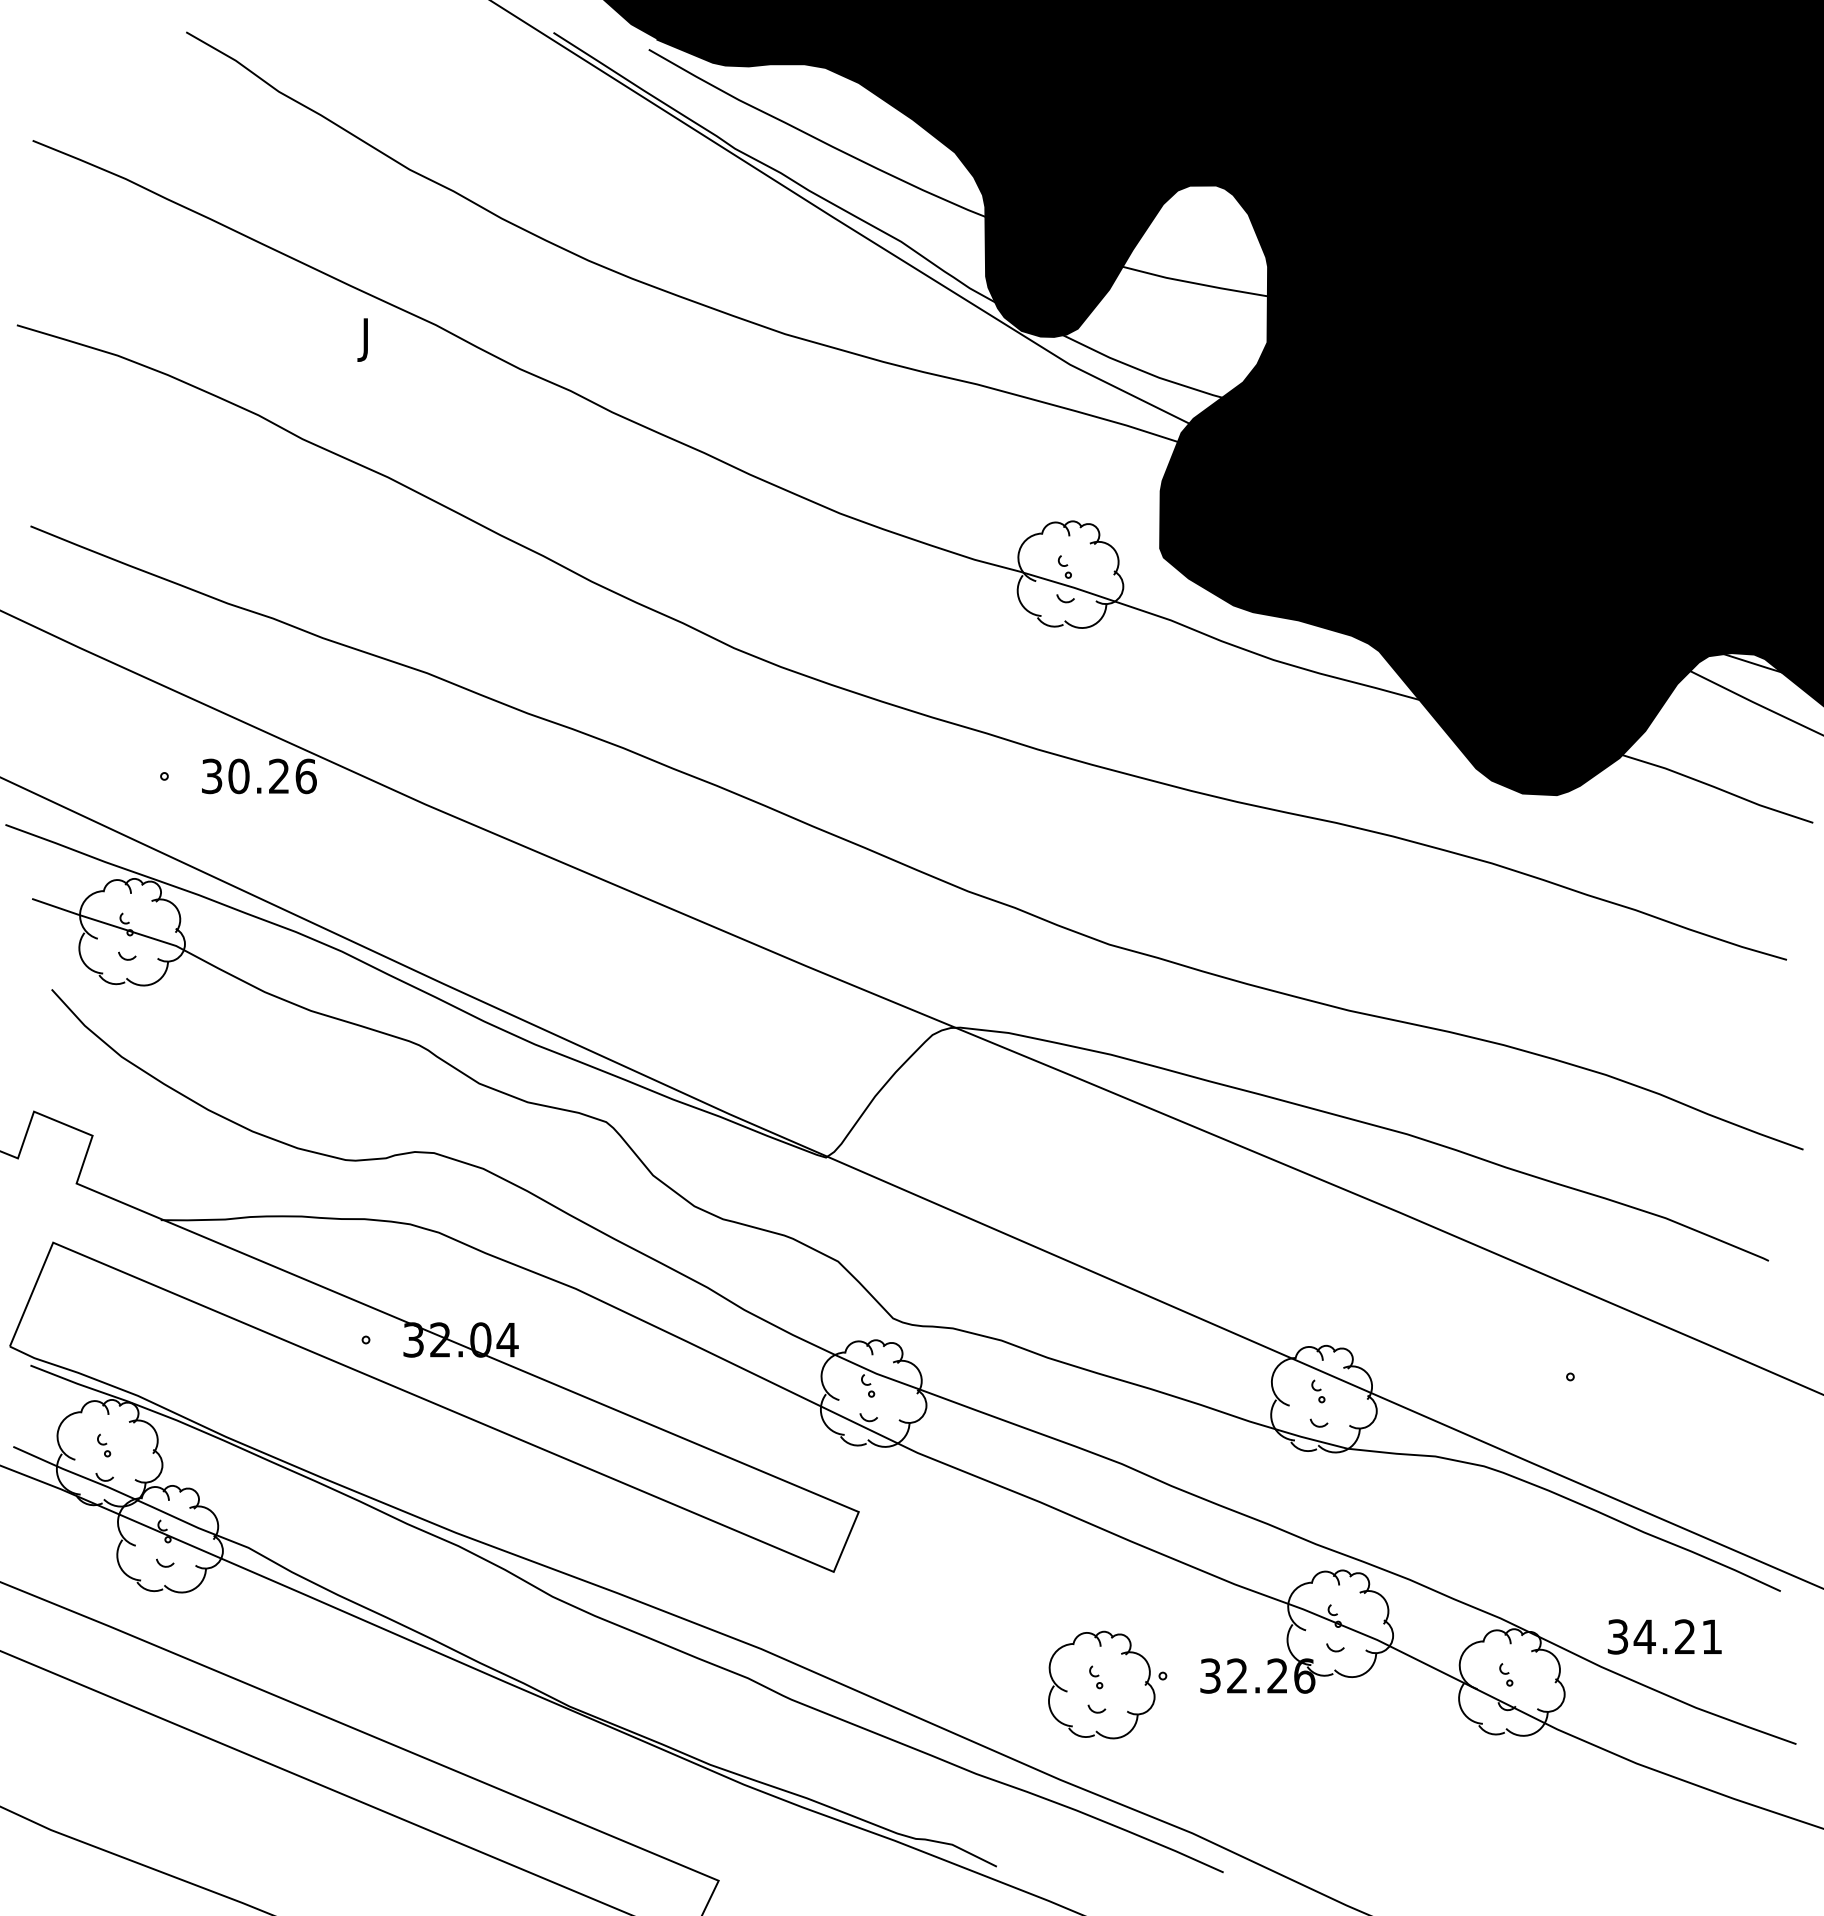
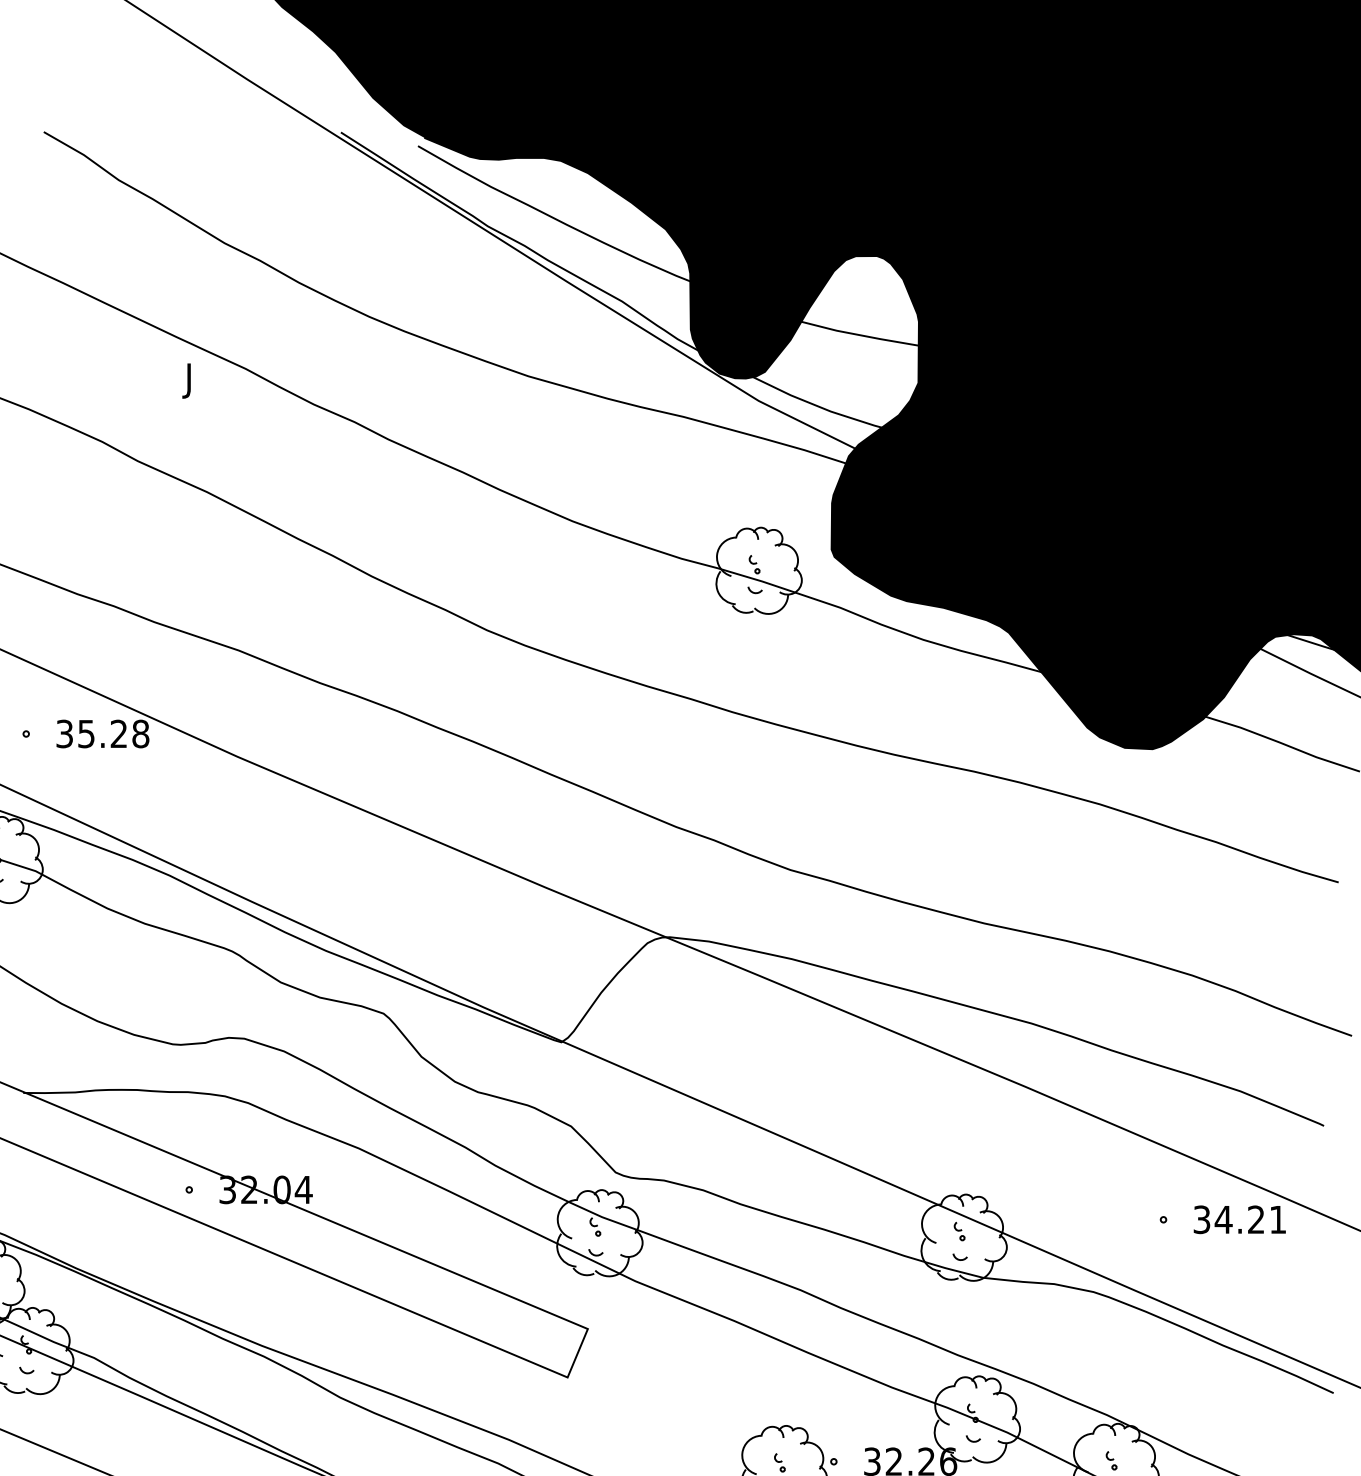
text: (272, 776) -> (113, 734), 30.26 -> 35.28
text: (1664, 1636) -> (1239, 1219), moved

